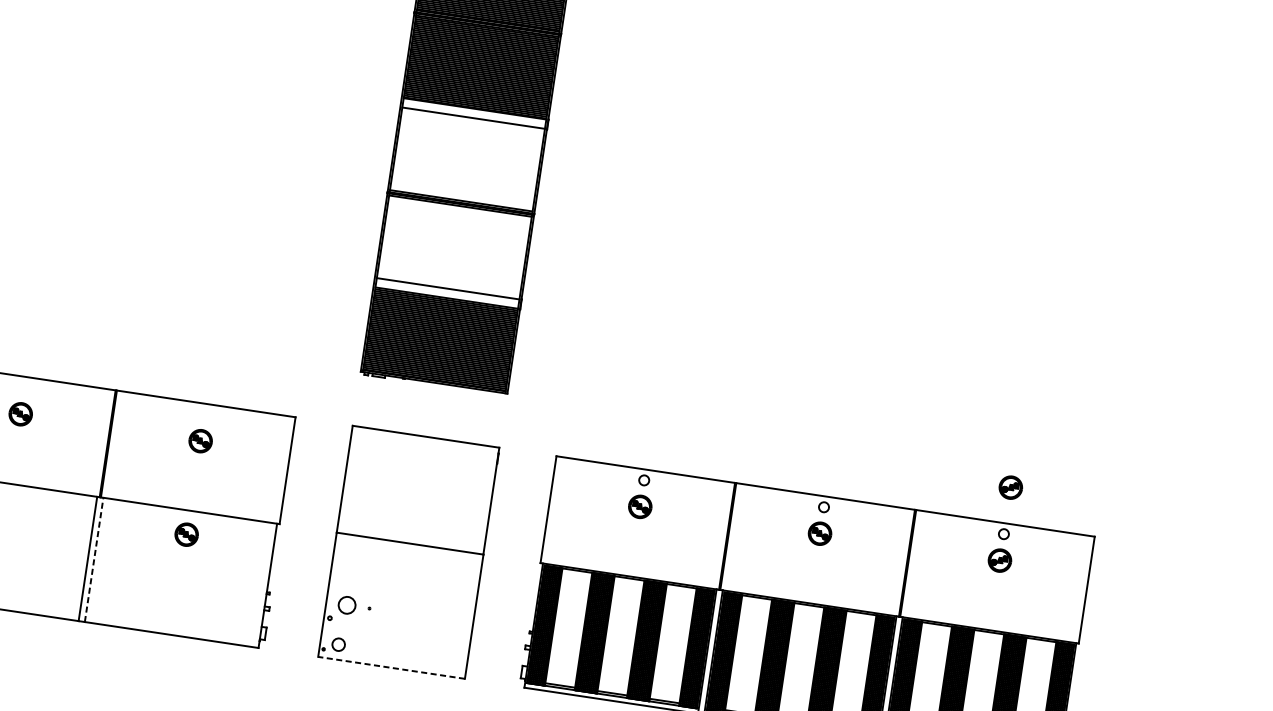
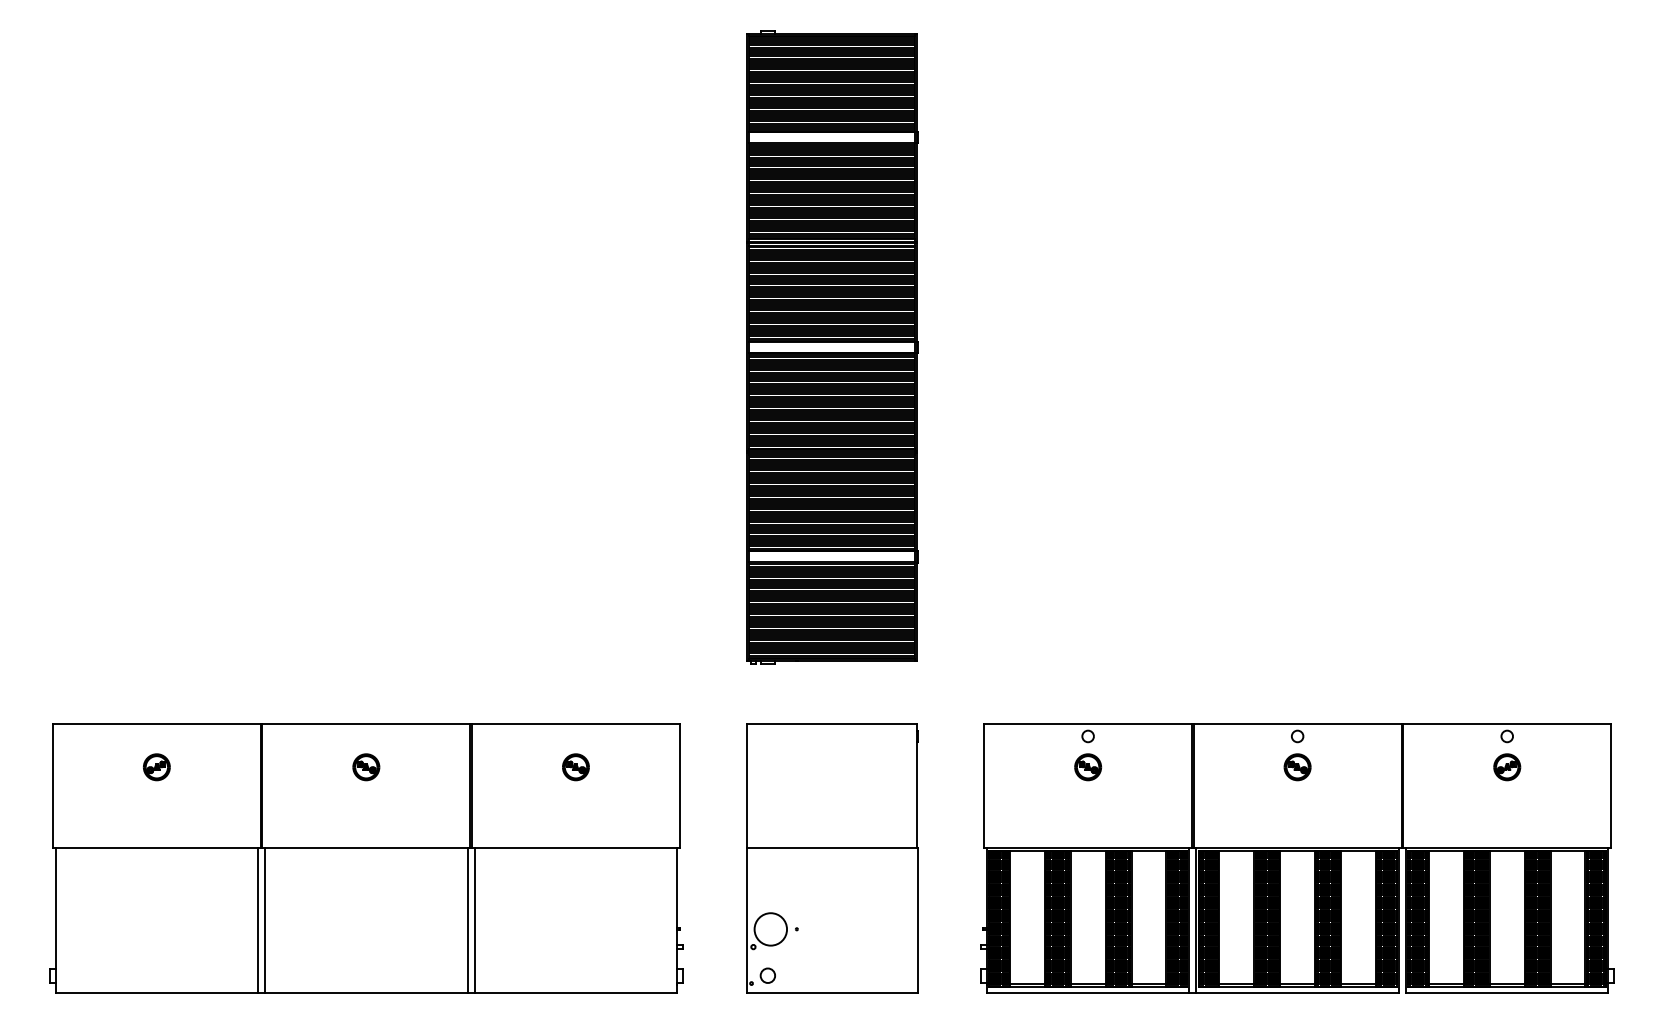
hatch: (467, 159) -> (831, 400), added
hatch: (453, 247) -> (831, 503), added
part: (1011, 487) -> (1507, 682), removed
part: (186, 534) -> (575, 876), removed
line: (93, 559) -> (474, 920), dashed -> solid
circle: (346, 605) -> (770, 929), size x1.67
line: (390, 668) -> (831, 993), dashed -> solid

